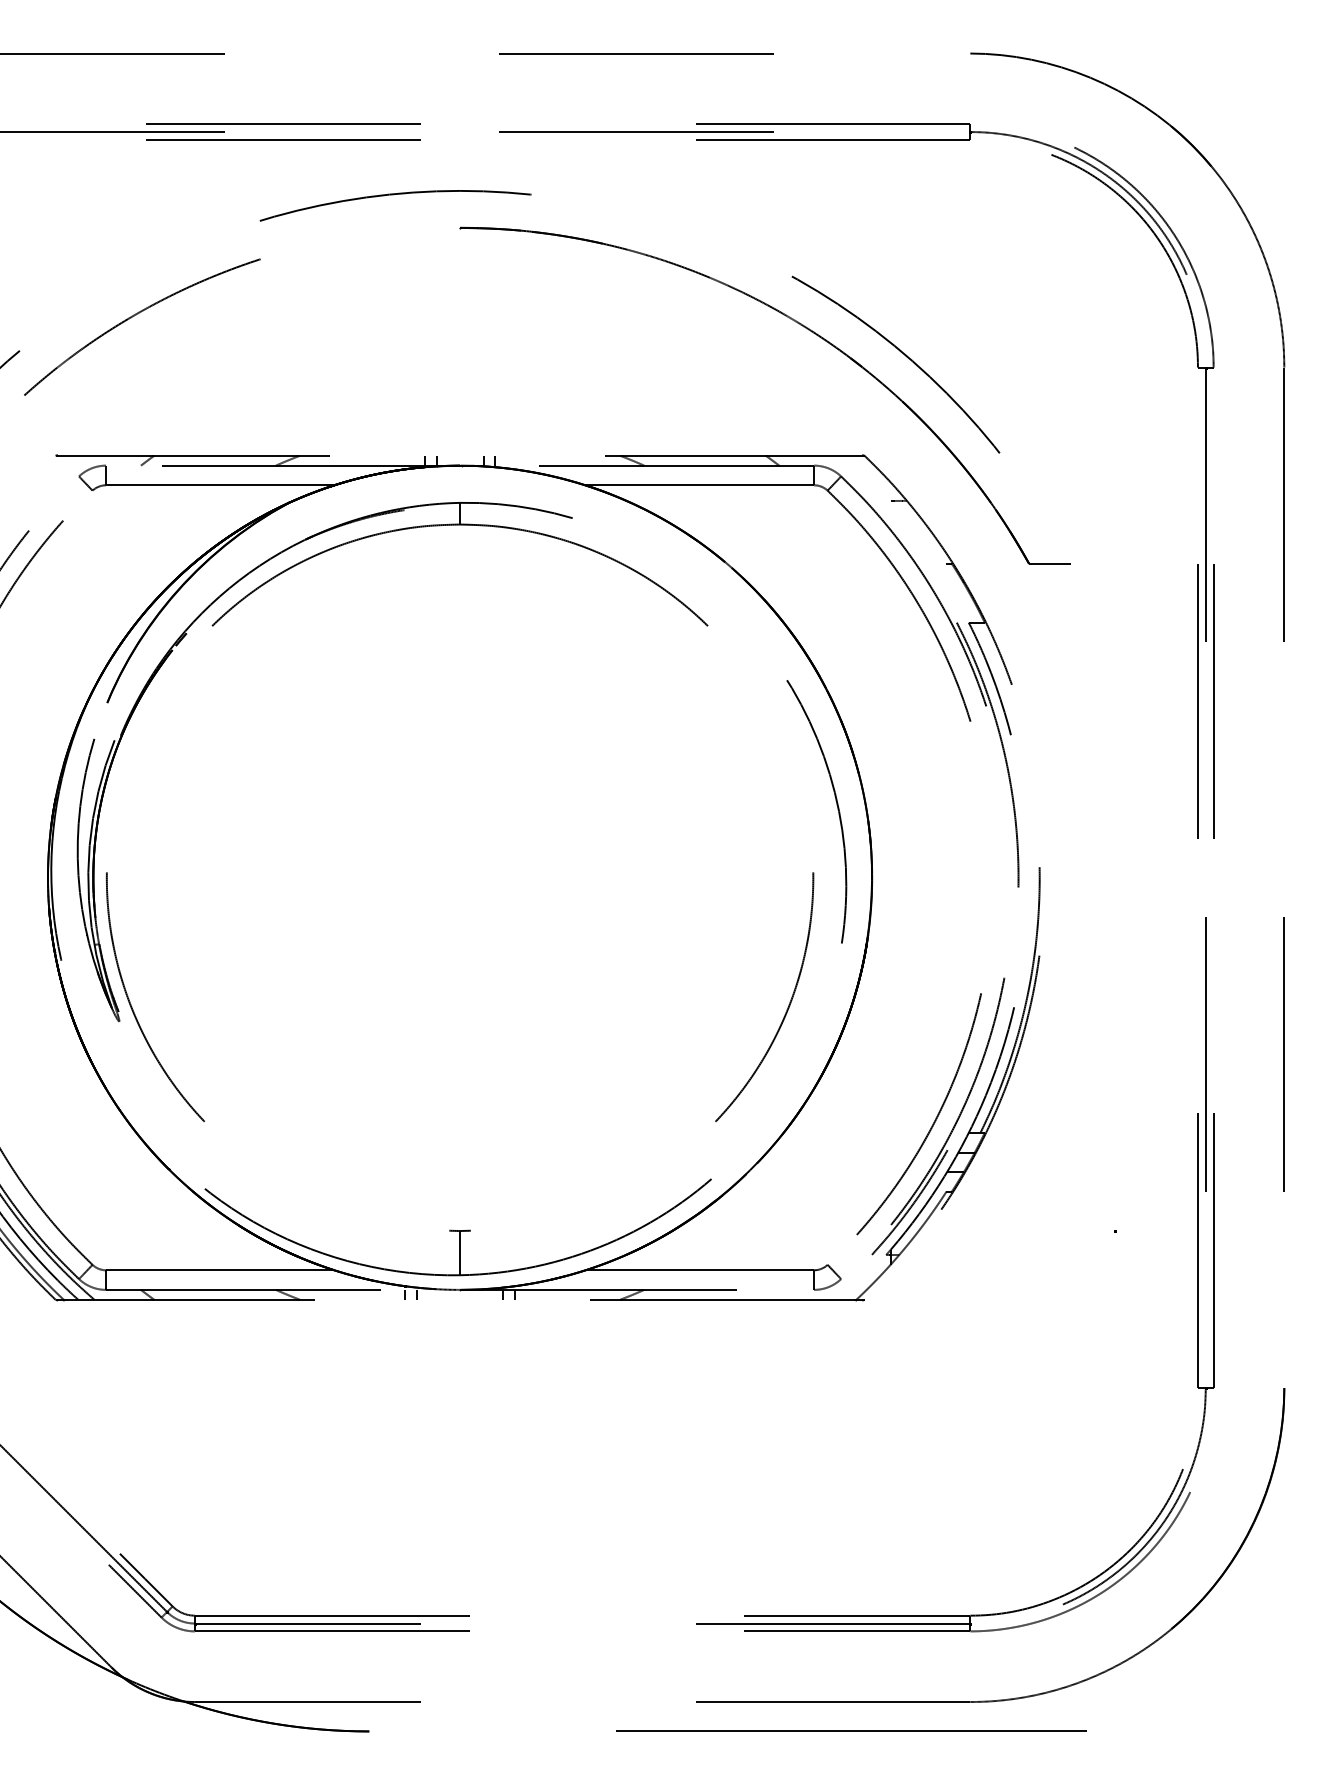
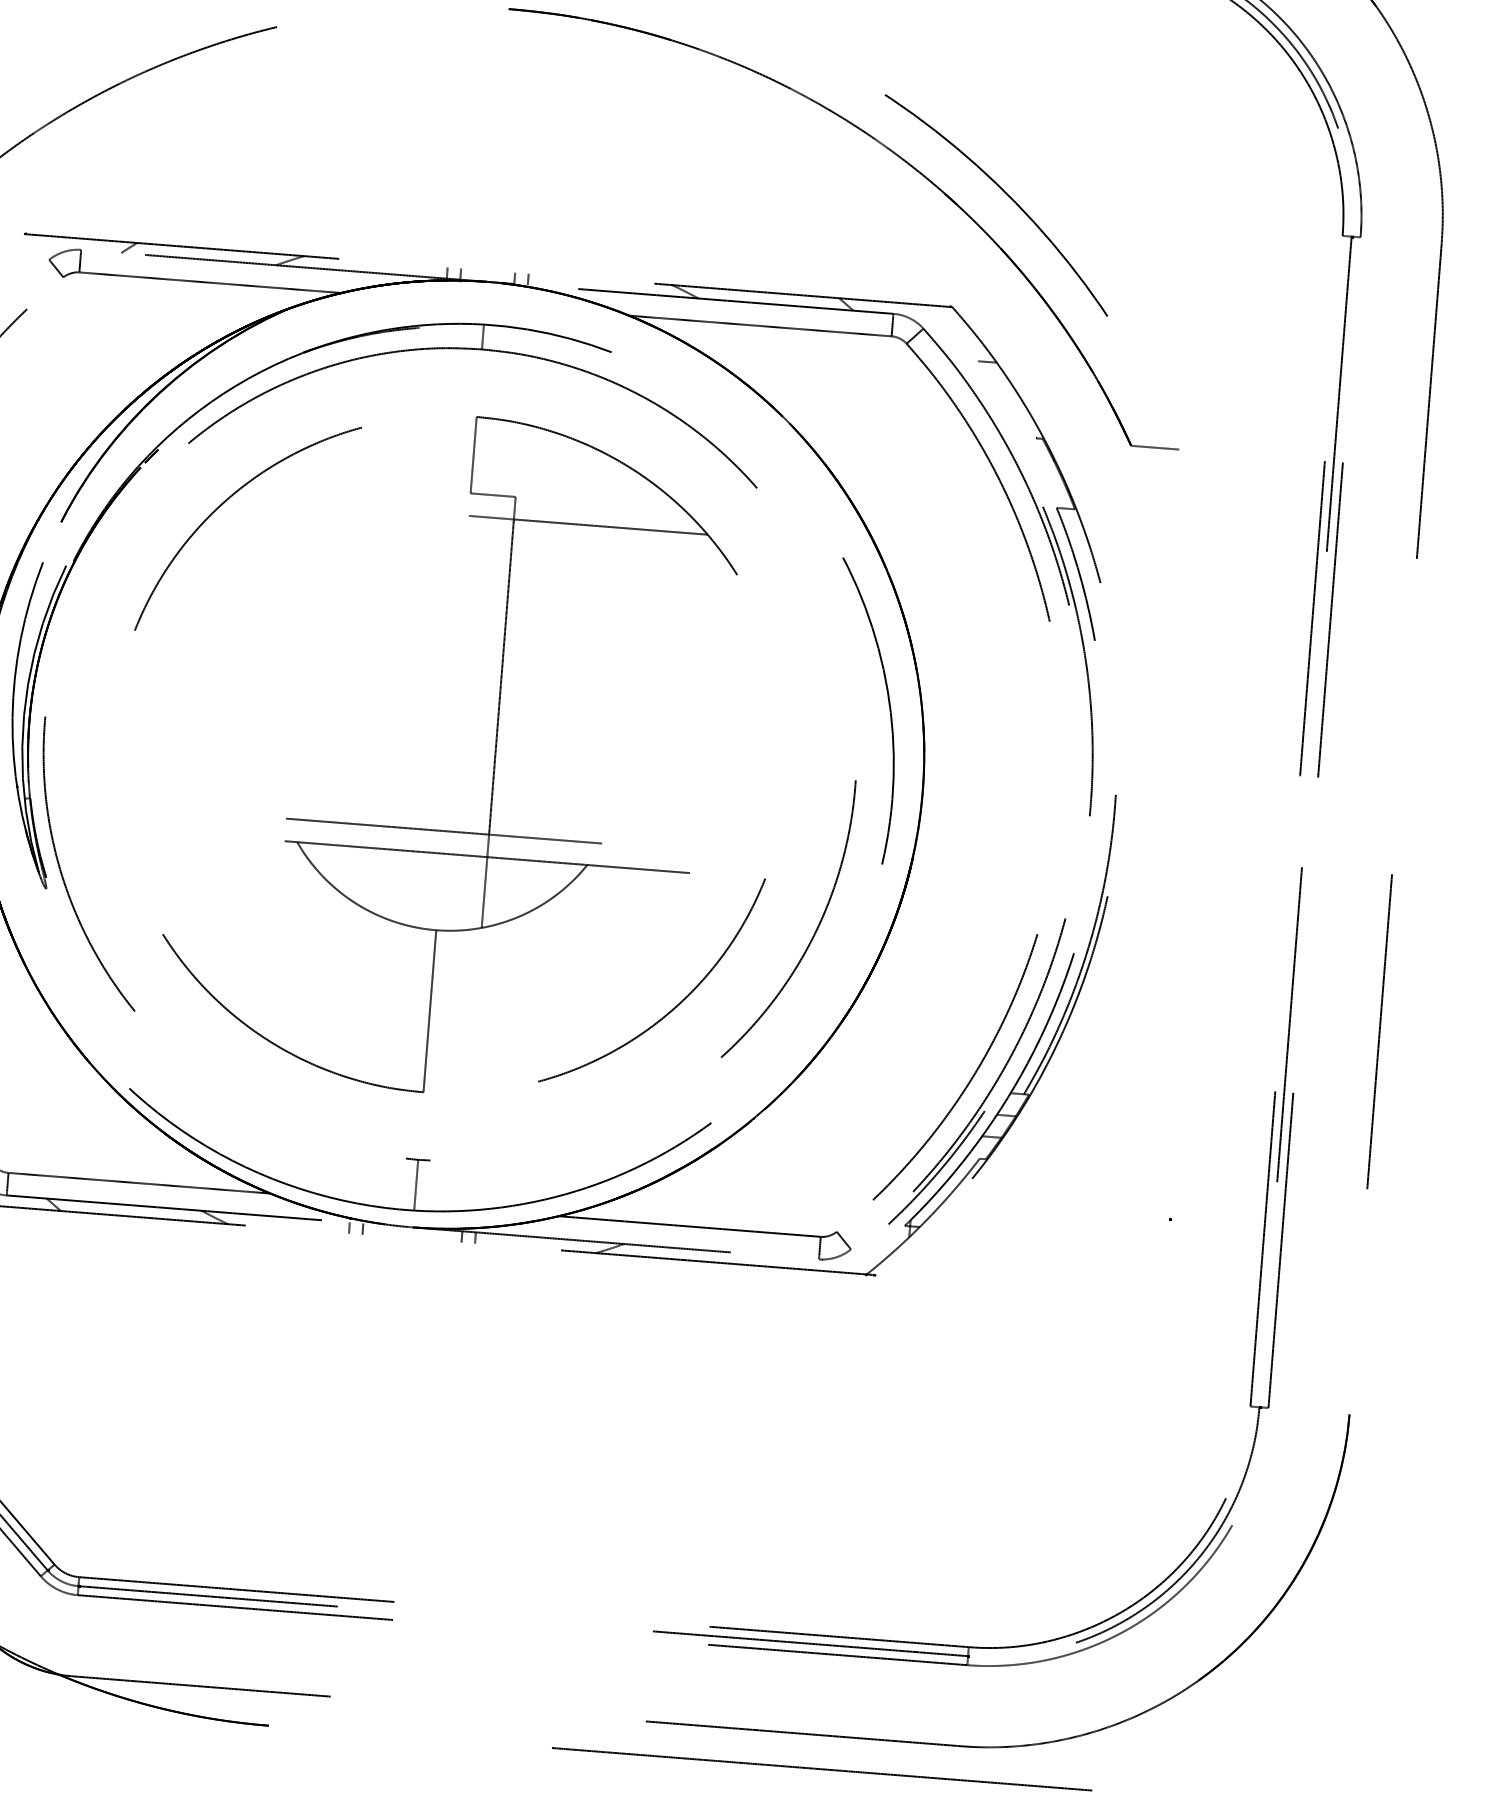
part: (498, 877) -> (494, 757), added

